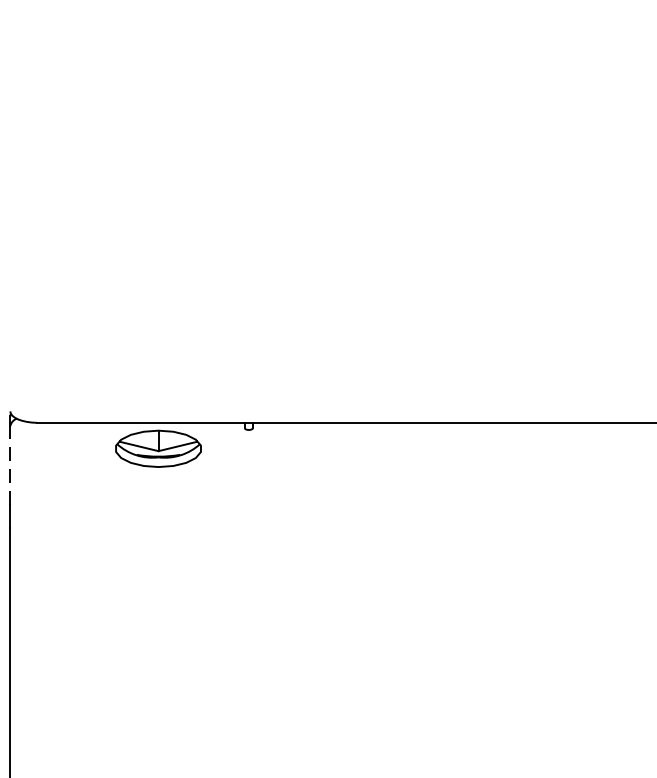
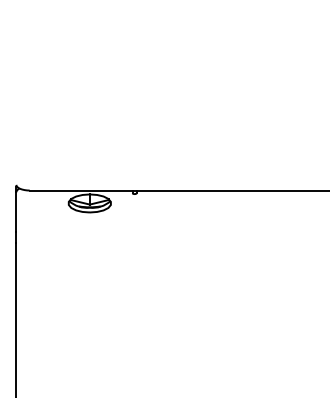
line: (10, 465) -> (16, 211), dashed -> solid

